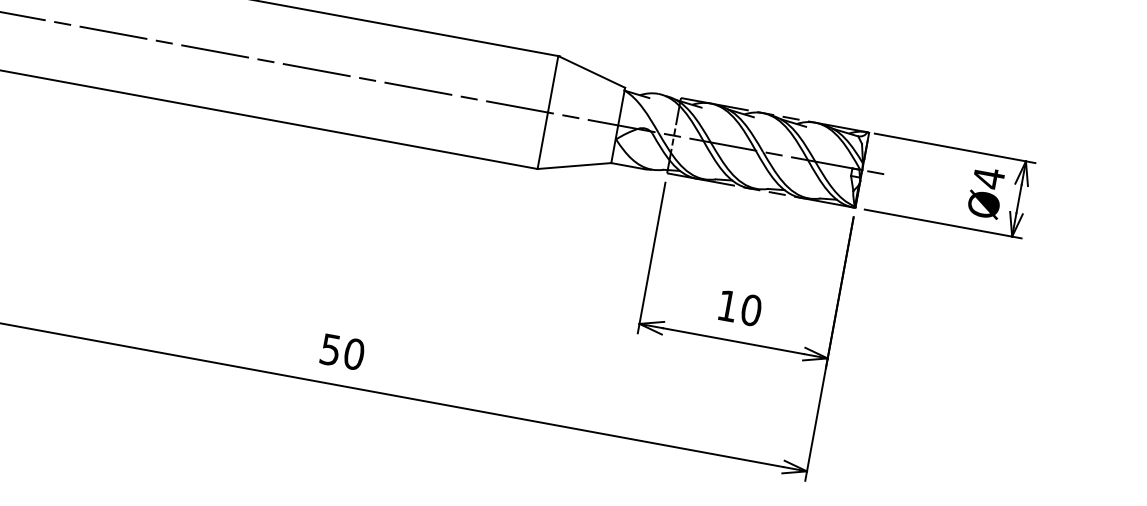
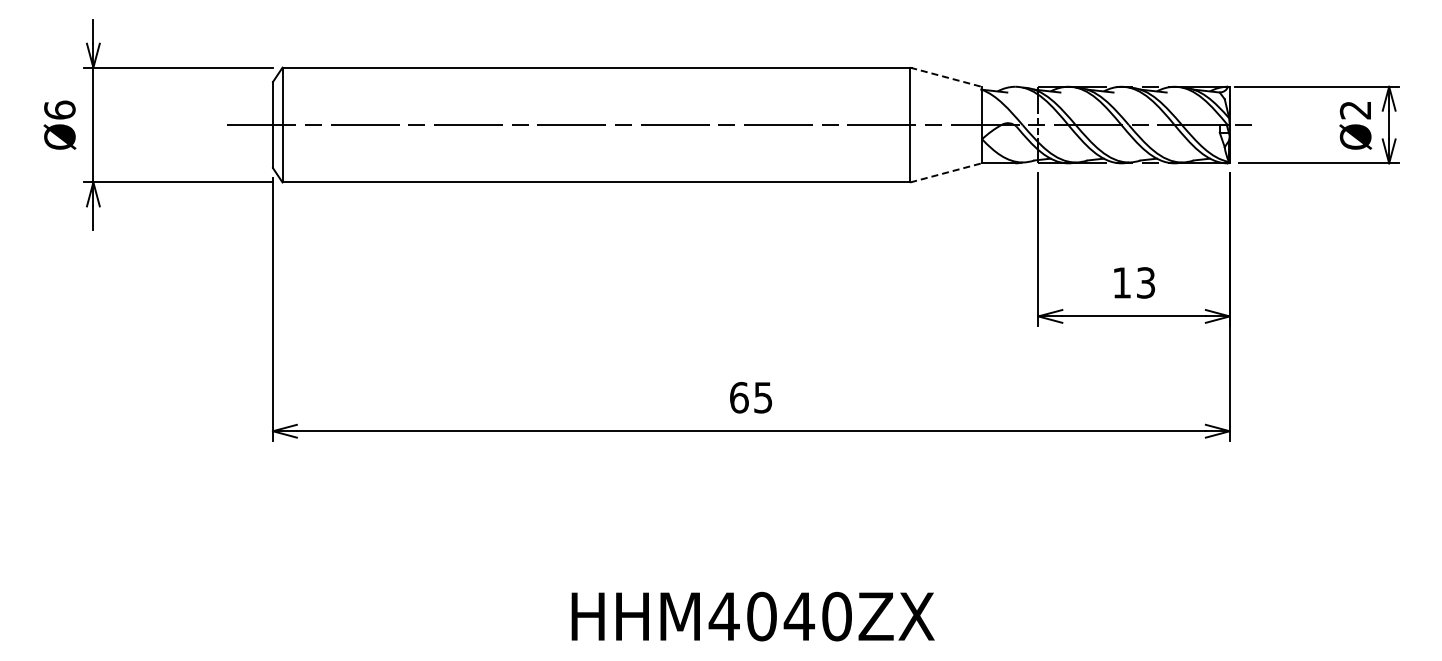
line: (591, 72) -> (945, 77), solid -> dashed
line: (574, 165) -> (945, 172), solid -> dashed
text: (987, 178) -> (1354, 110), Ø4 -> Ø2
text: (750, 309) -> (1145, 282), 10 -> 13
text: (342, 351) -> (751, 397), 50 -> 65

